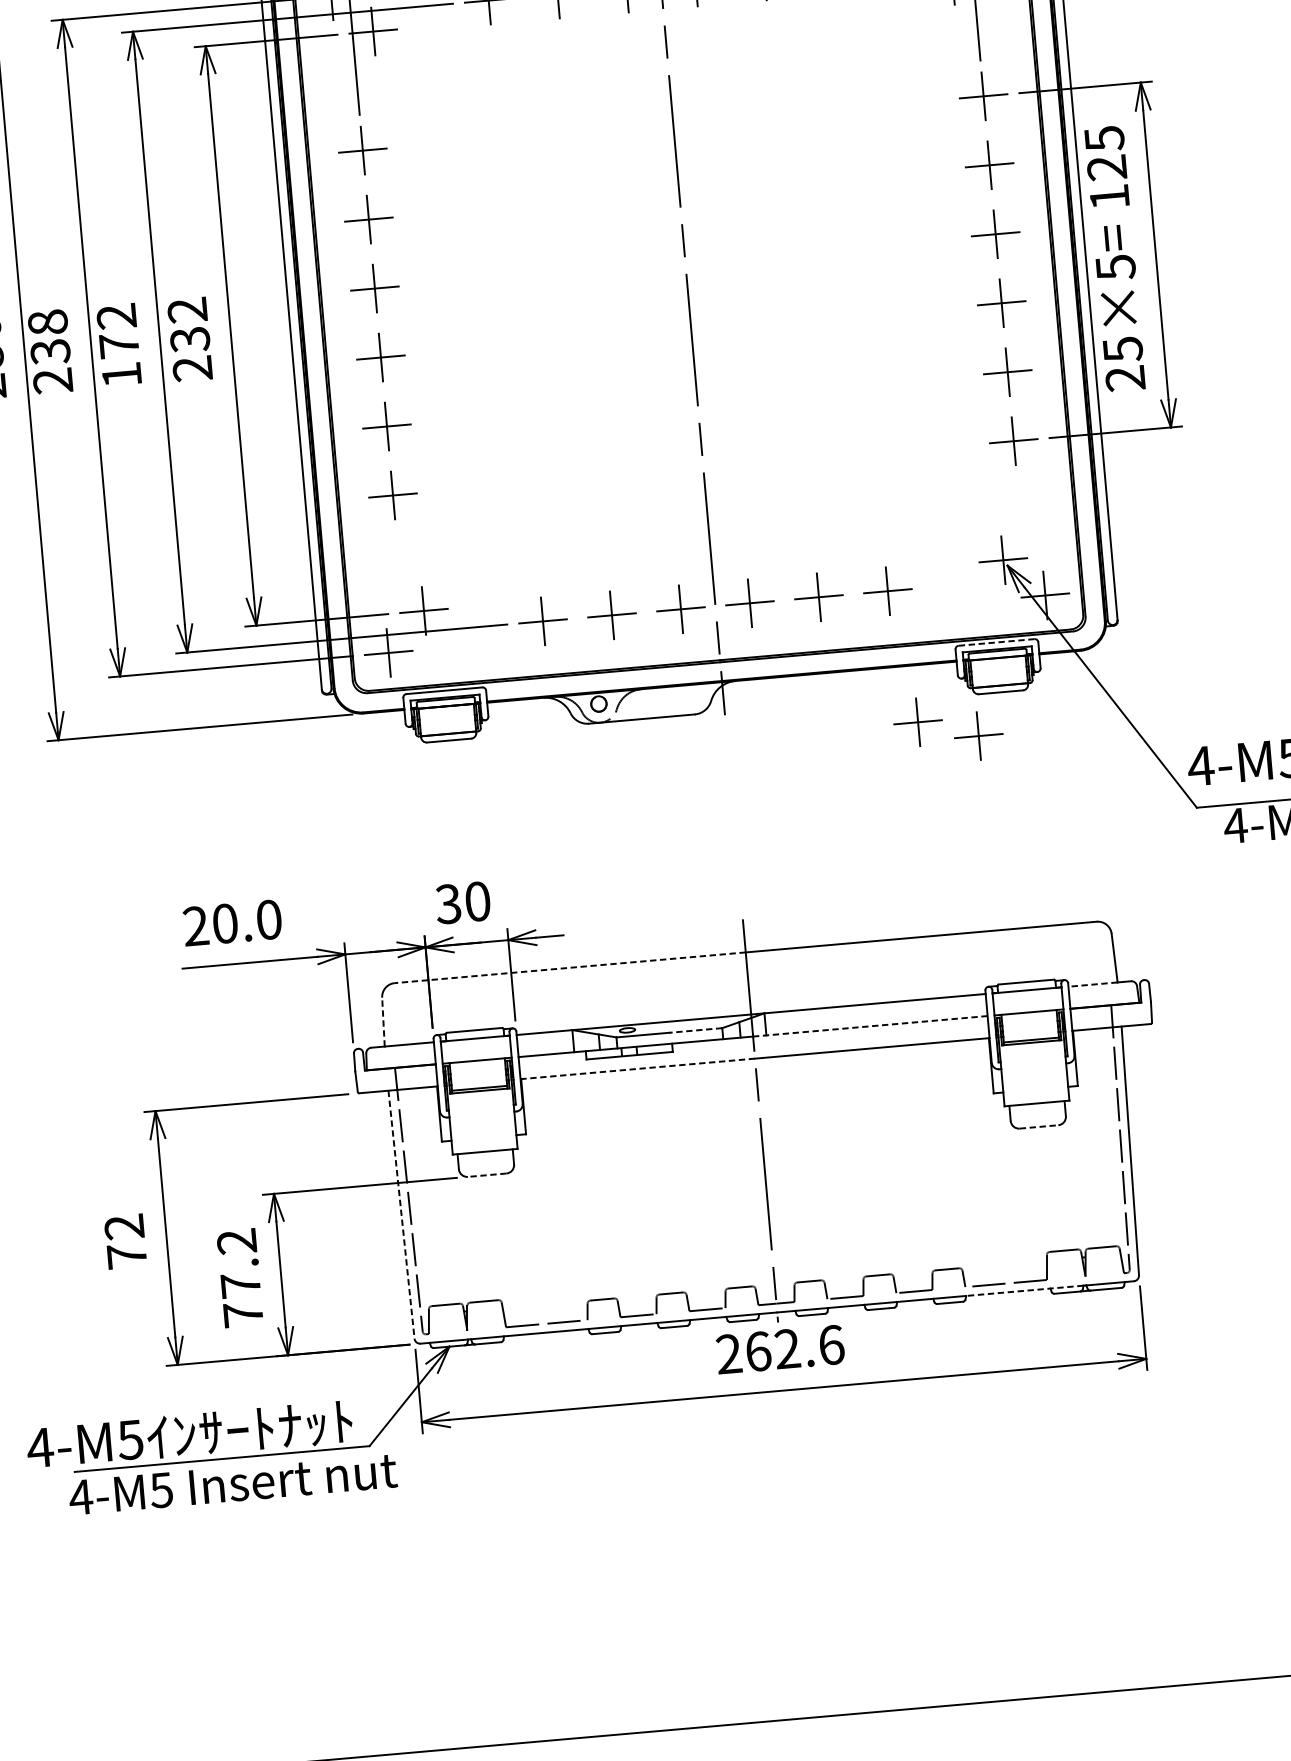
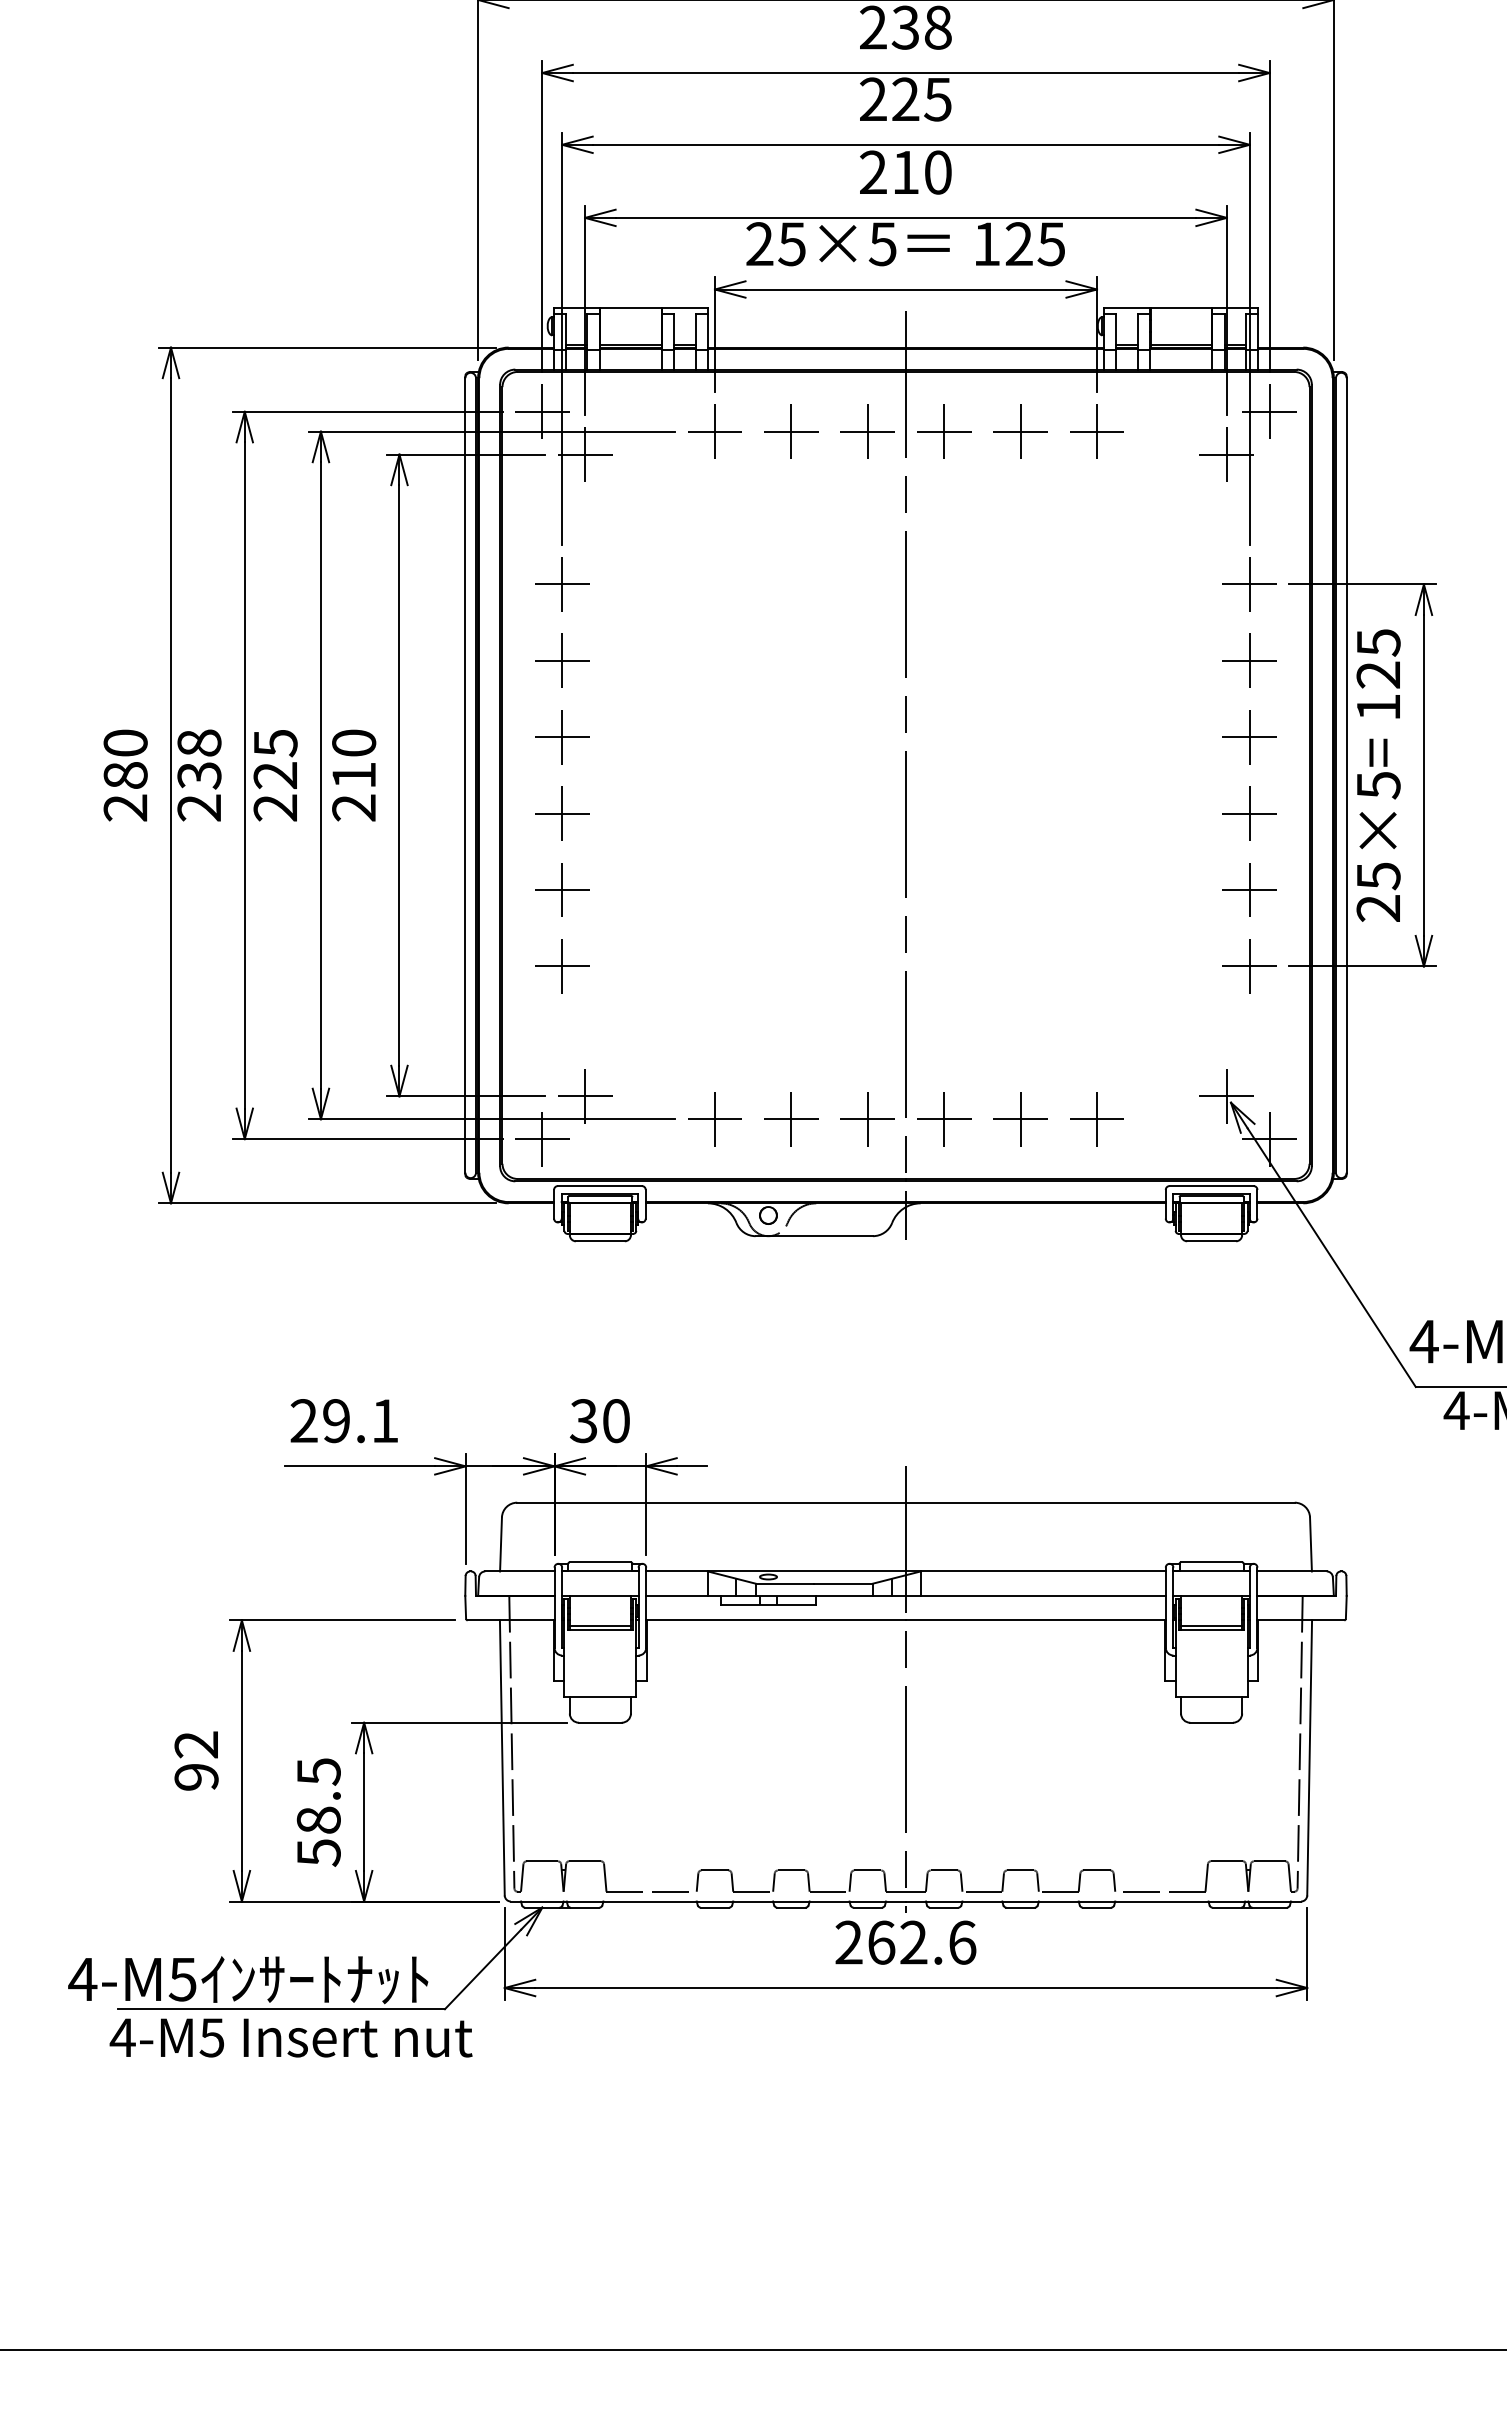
text: (189, 325) -> (354, 759), 232 -> 210
text: (119, 345) -> (275, 775), 172 -> 225
line: (996, 642) -> (1211, 1186), dashed -> solid
part: (918, 722) -> (1117, 1266), removed
part: (978, 736) -> (1182, 1287), removed
text: (246, 922) -> (360, 1421), 20.0 -> 29.1
line: (570, 967) -> (711, 1502), dashed -> solid
line: (1092, 984) -> (1284, 1571), dashed -> solid
line: (383, 1021) -> (501, 1543), dashed -> solid
line: (869, 1025) -> (1035, 1595), dashed -> solid
line: (695, 1030) -> (843, 1583), dashed -> solid
line: (638, 1069) -> (776, 1620), dashed -> solid
line: (1039, 1126) -> (1212, 1722), dashed -> solid
line: (486, 1175) -> (599, 1722), dashed -> solid
line: (401, 1214) -> (502, 1757), dashed -> solid
text: (126, 1255) -> (196, 1776), 72 -> 92
text: (239, 1278) -> (318, 1812), 77.2 -> 58.5
line: (1025, 1290) -> (1180, 1901), dashed -> solid

